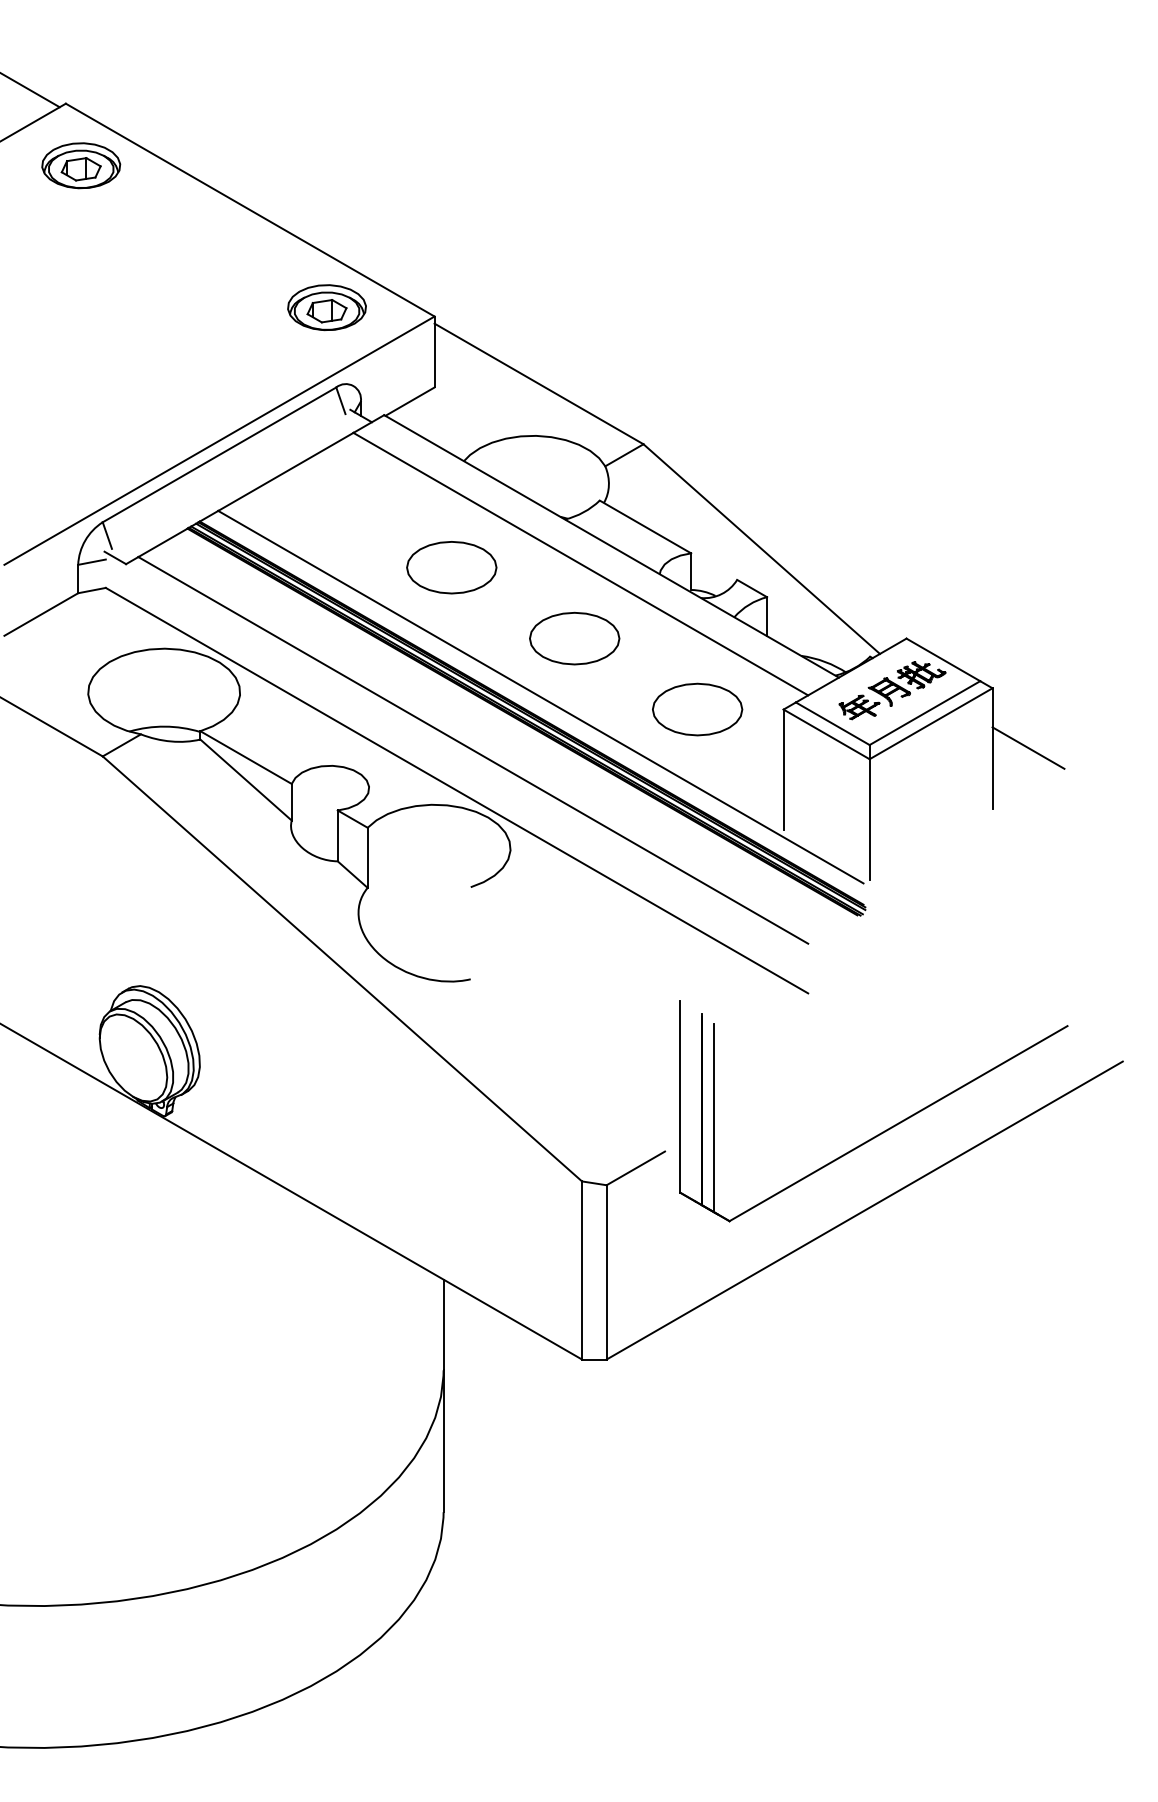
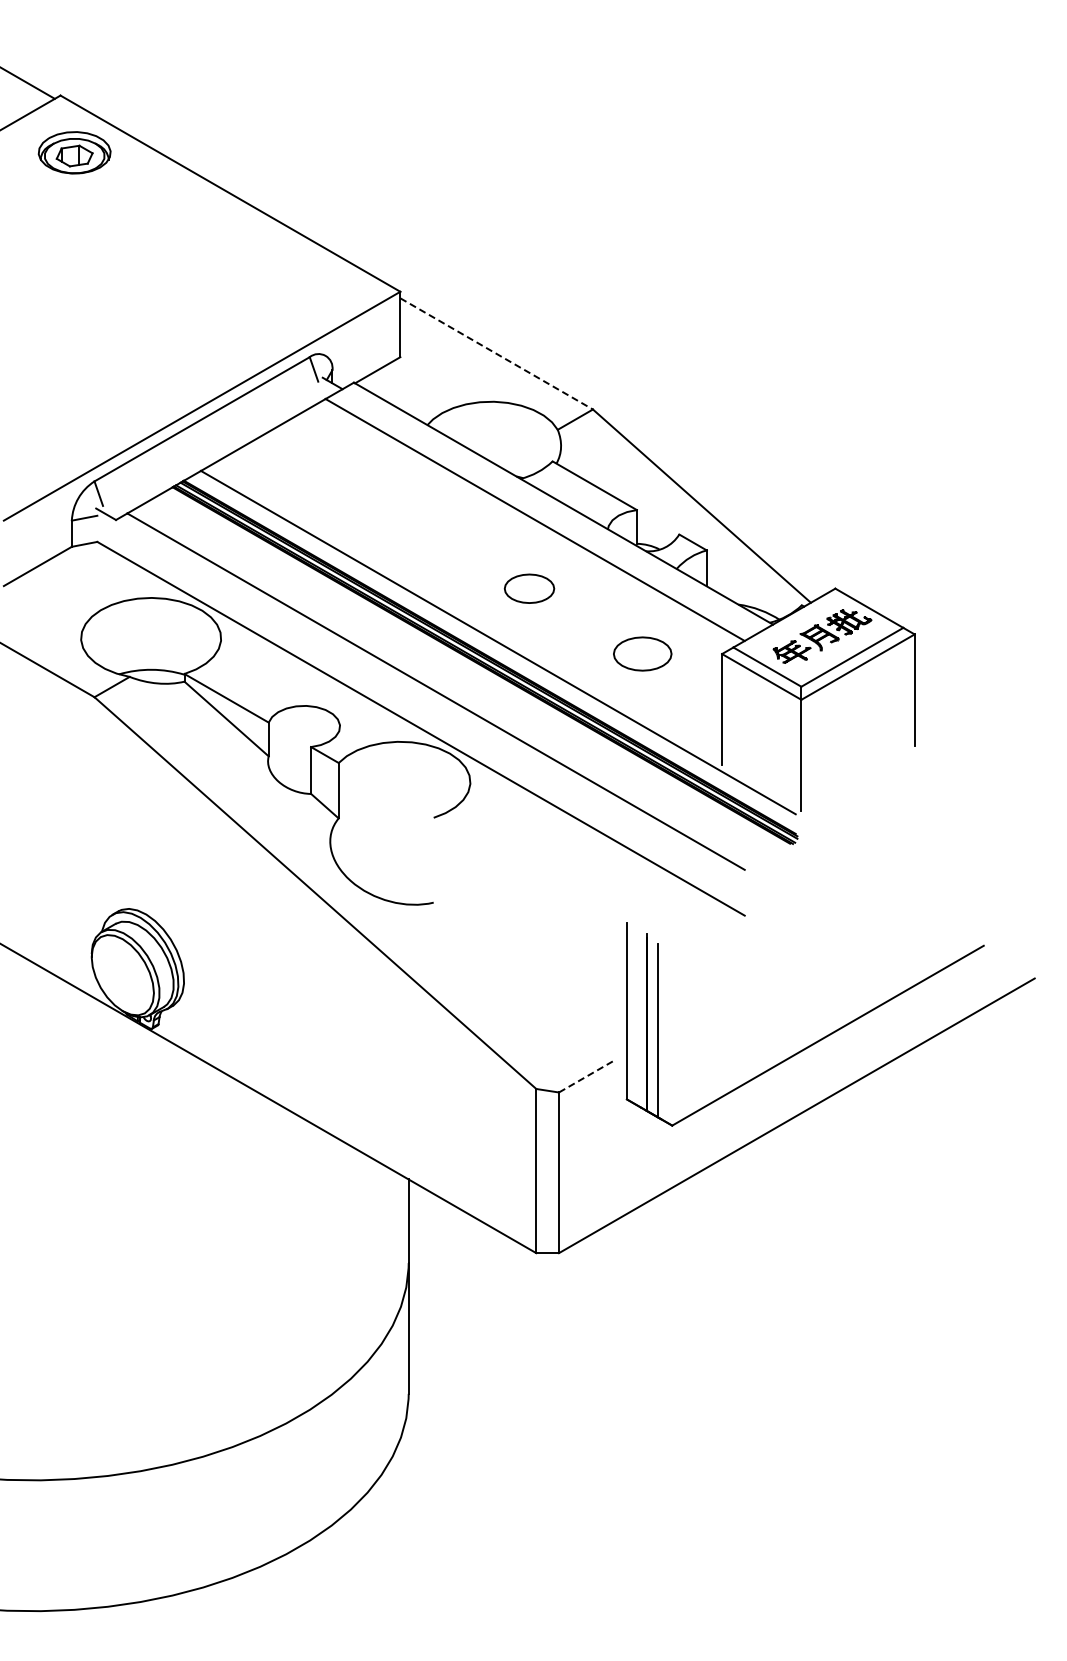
part: (327, 307) -> (301, 283), removed
line: (539, 384) -> (497, 354), solid -> dashed
part: (452, 566) -> (416, 522), removed
part: (574, 638) -> (529, 588), size x0.6
part: (697, 708) -> (642, 653), size x0.7
line: (1028, 748) -> (947, 689), removed
line: (635, 1168) -> (585, 1077), solid -> dashed

